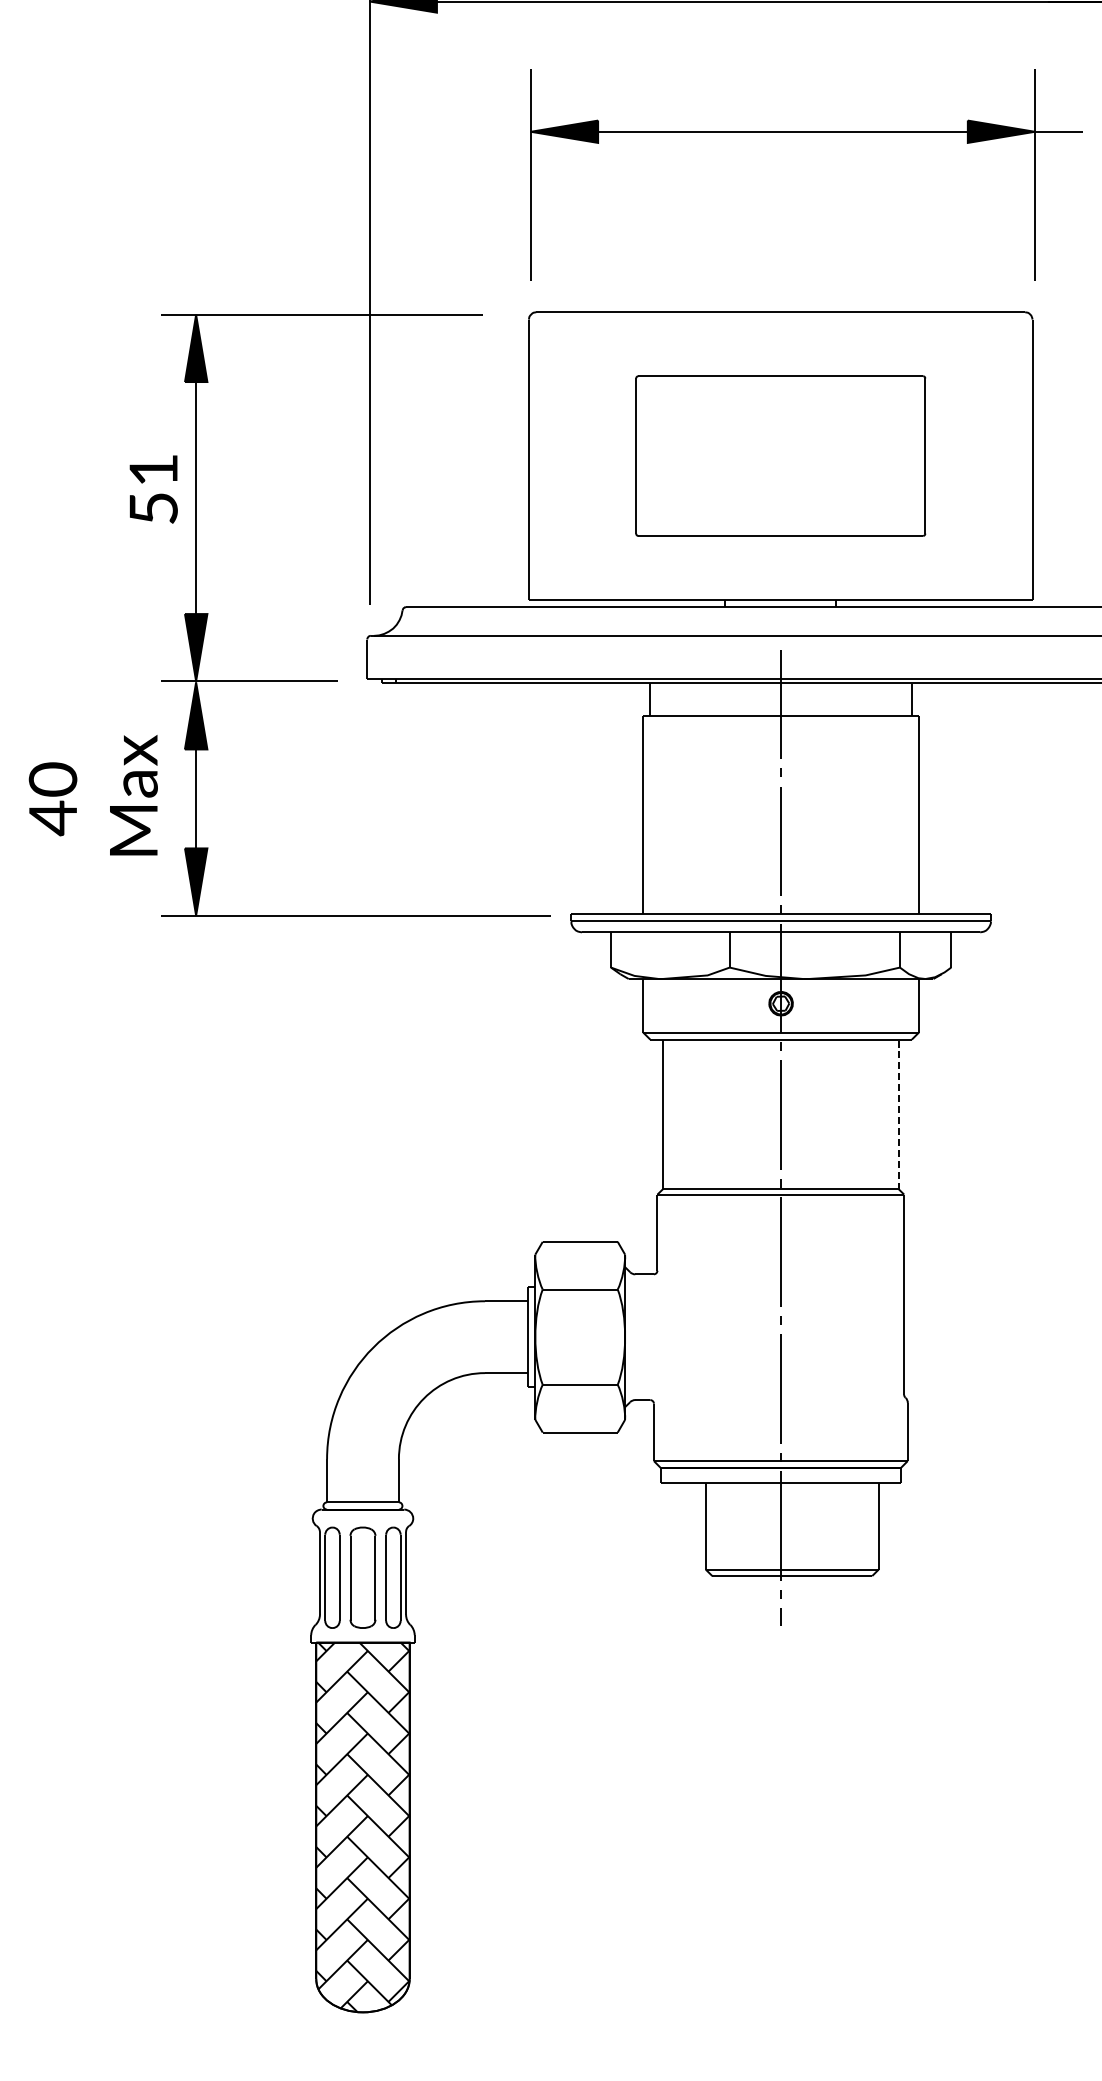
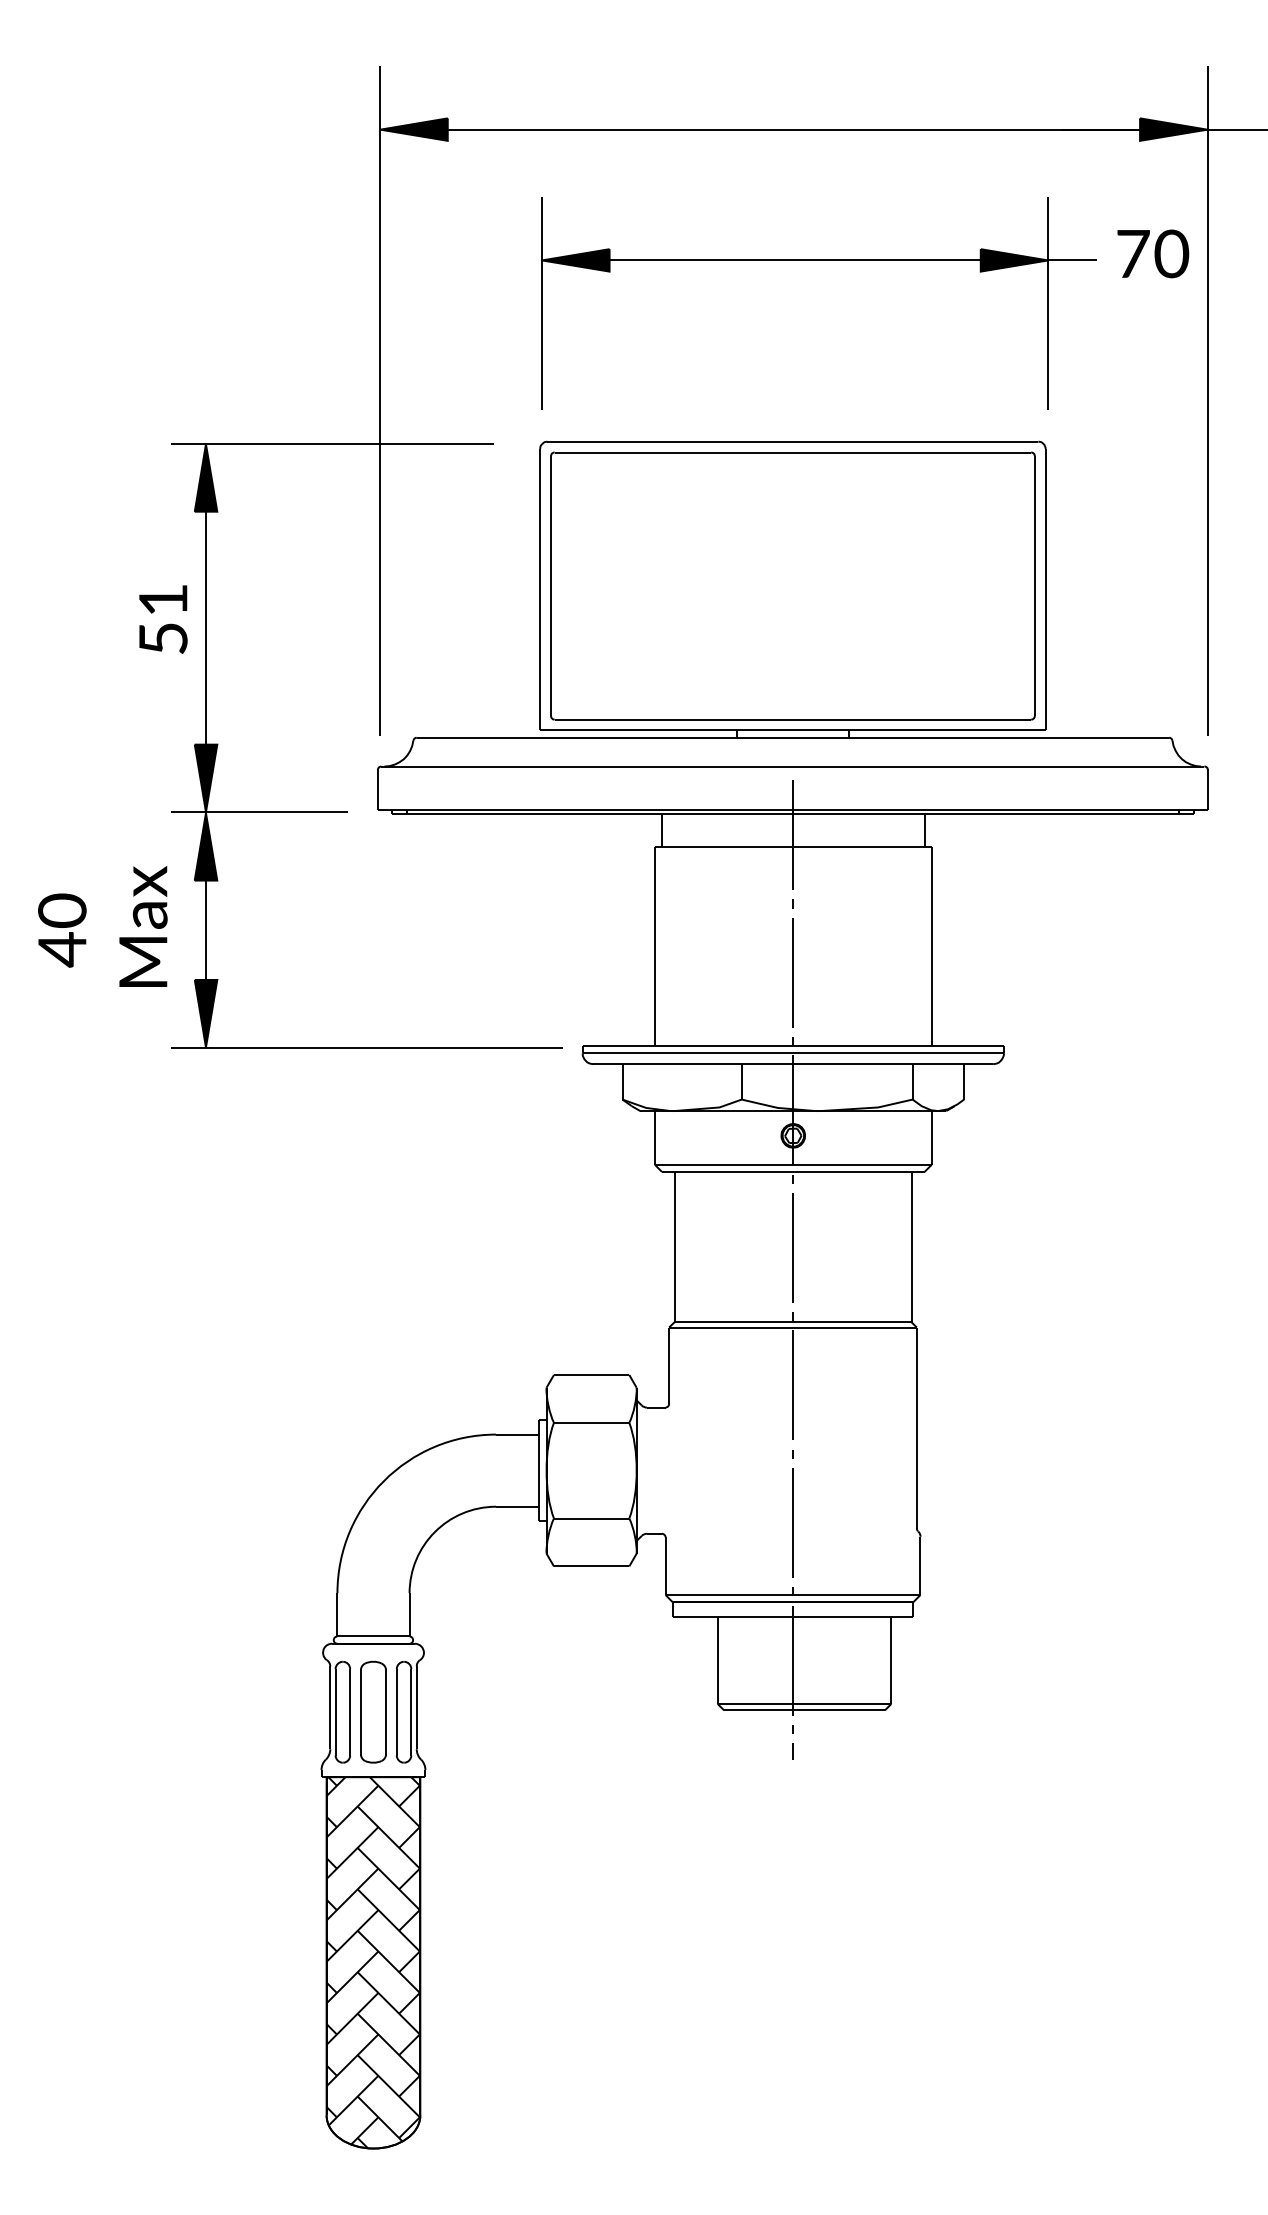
part: (780, 455) -> (792, 585), size x1.67
line: (898, 1113) -> (911, 1246), dashed -> solid

